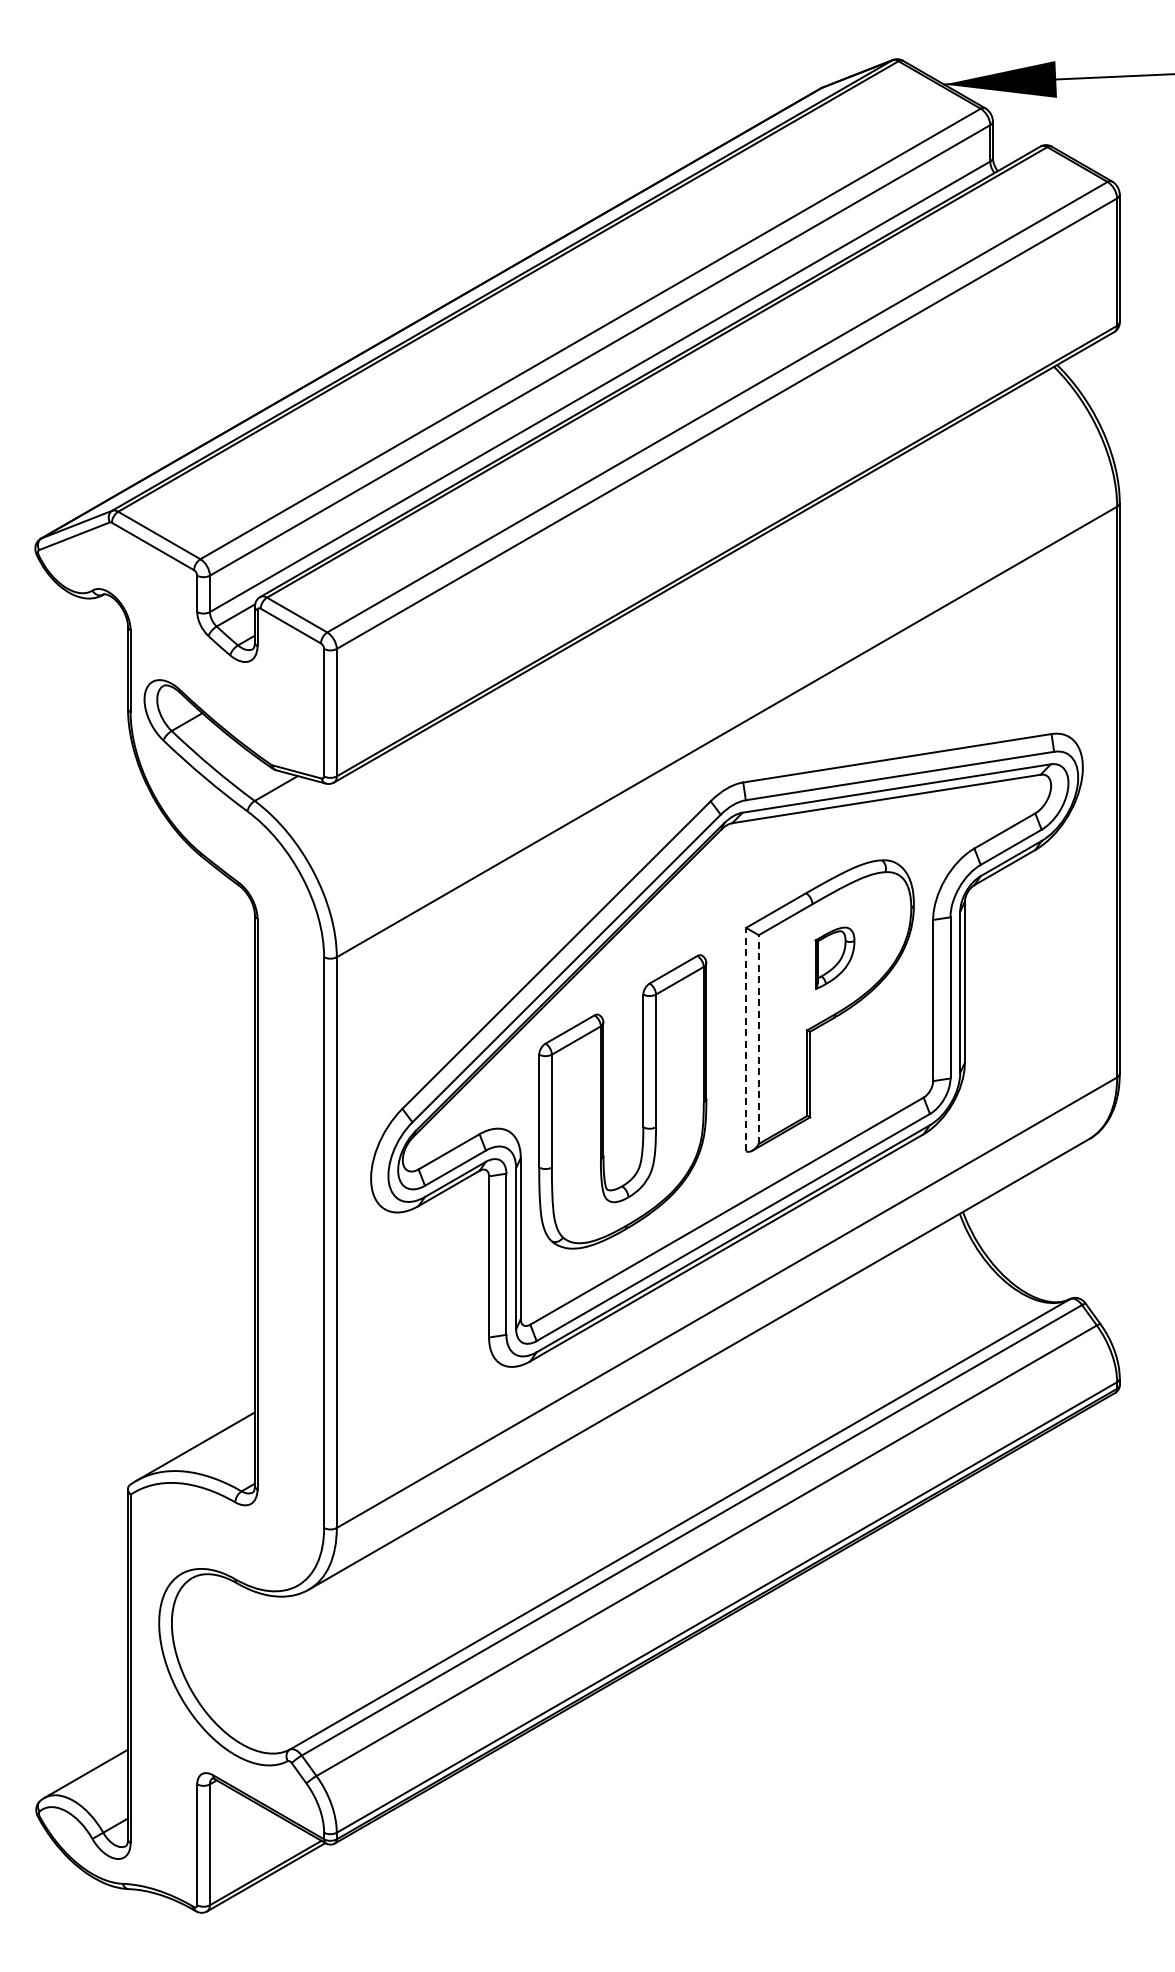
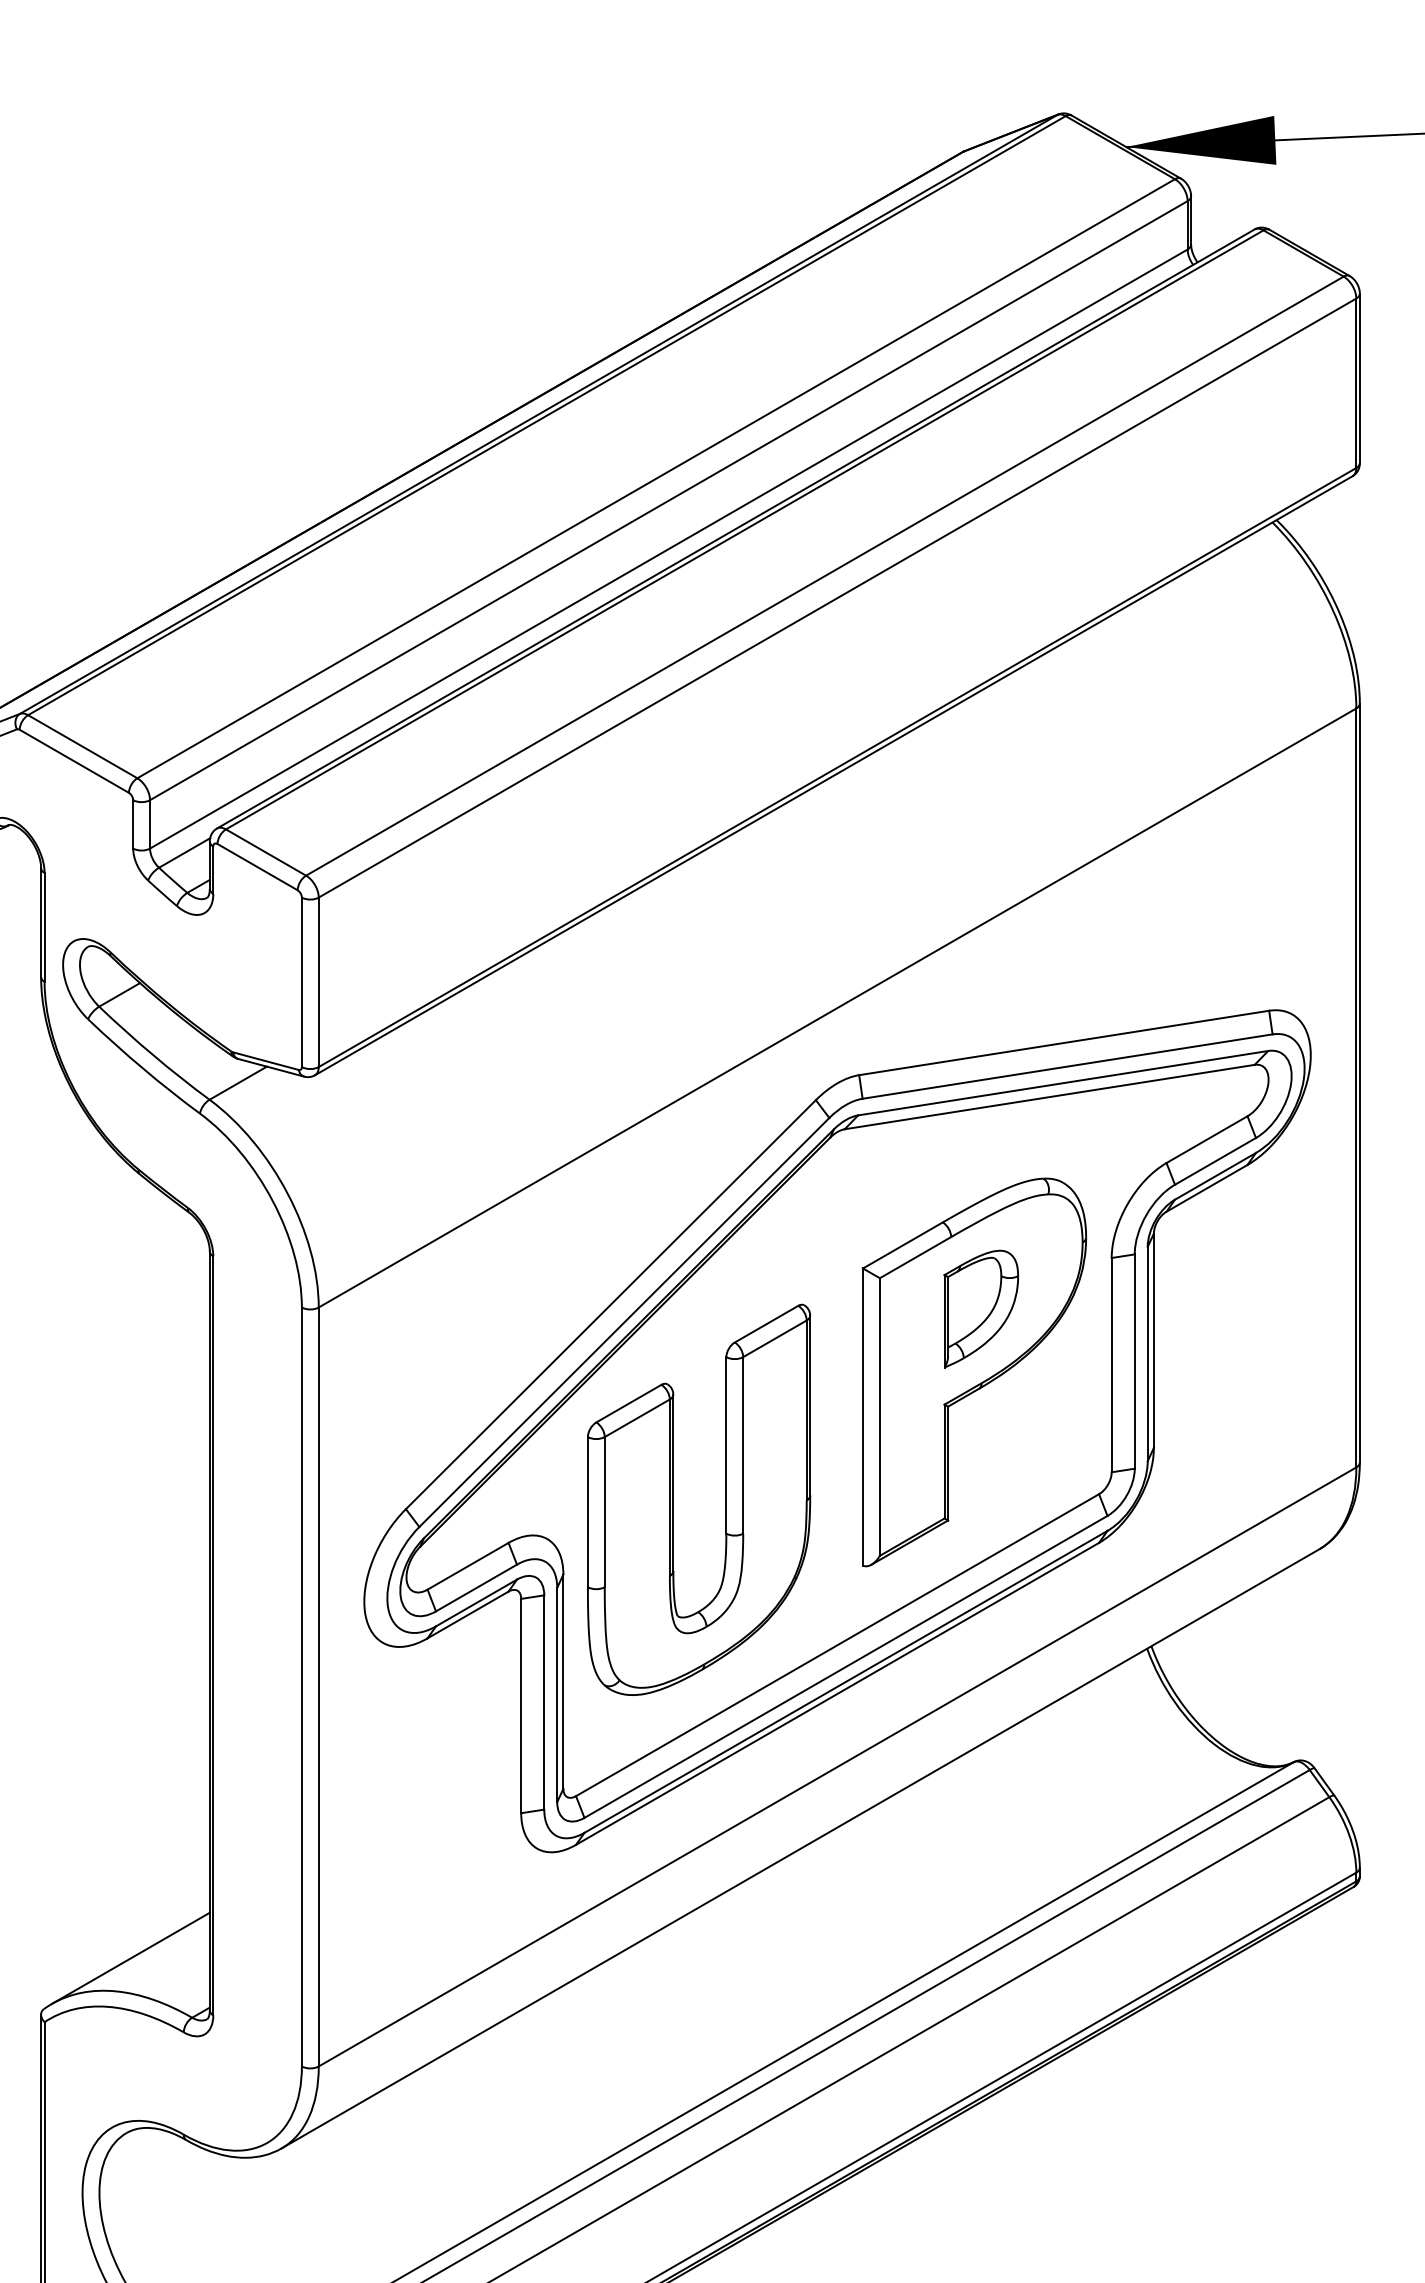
part: (834, 957) -> (980, 1307), size x1.43
line: (746, 1039) -> (863, 1416), dashed -> solid
line: (758, 1039) -> (879, 1416), dashed -> solid

